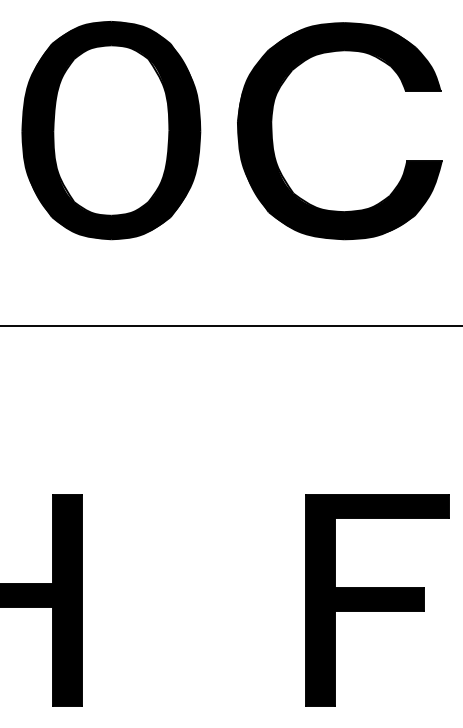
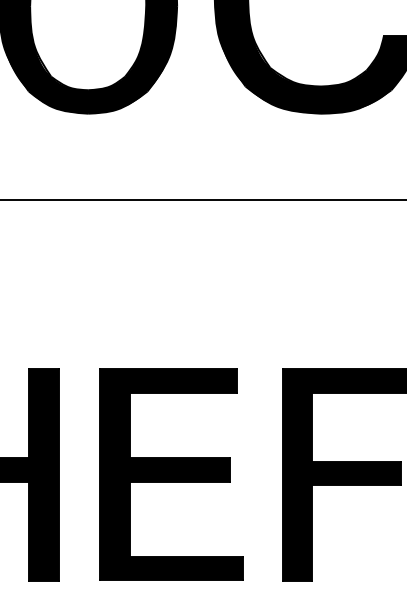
part: (195, 600) -> (172, 474), added

